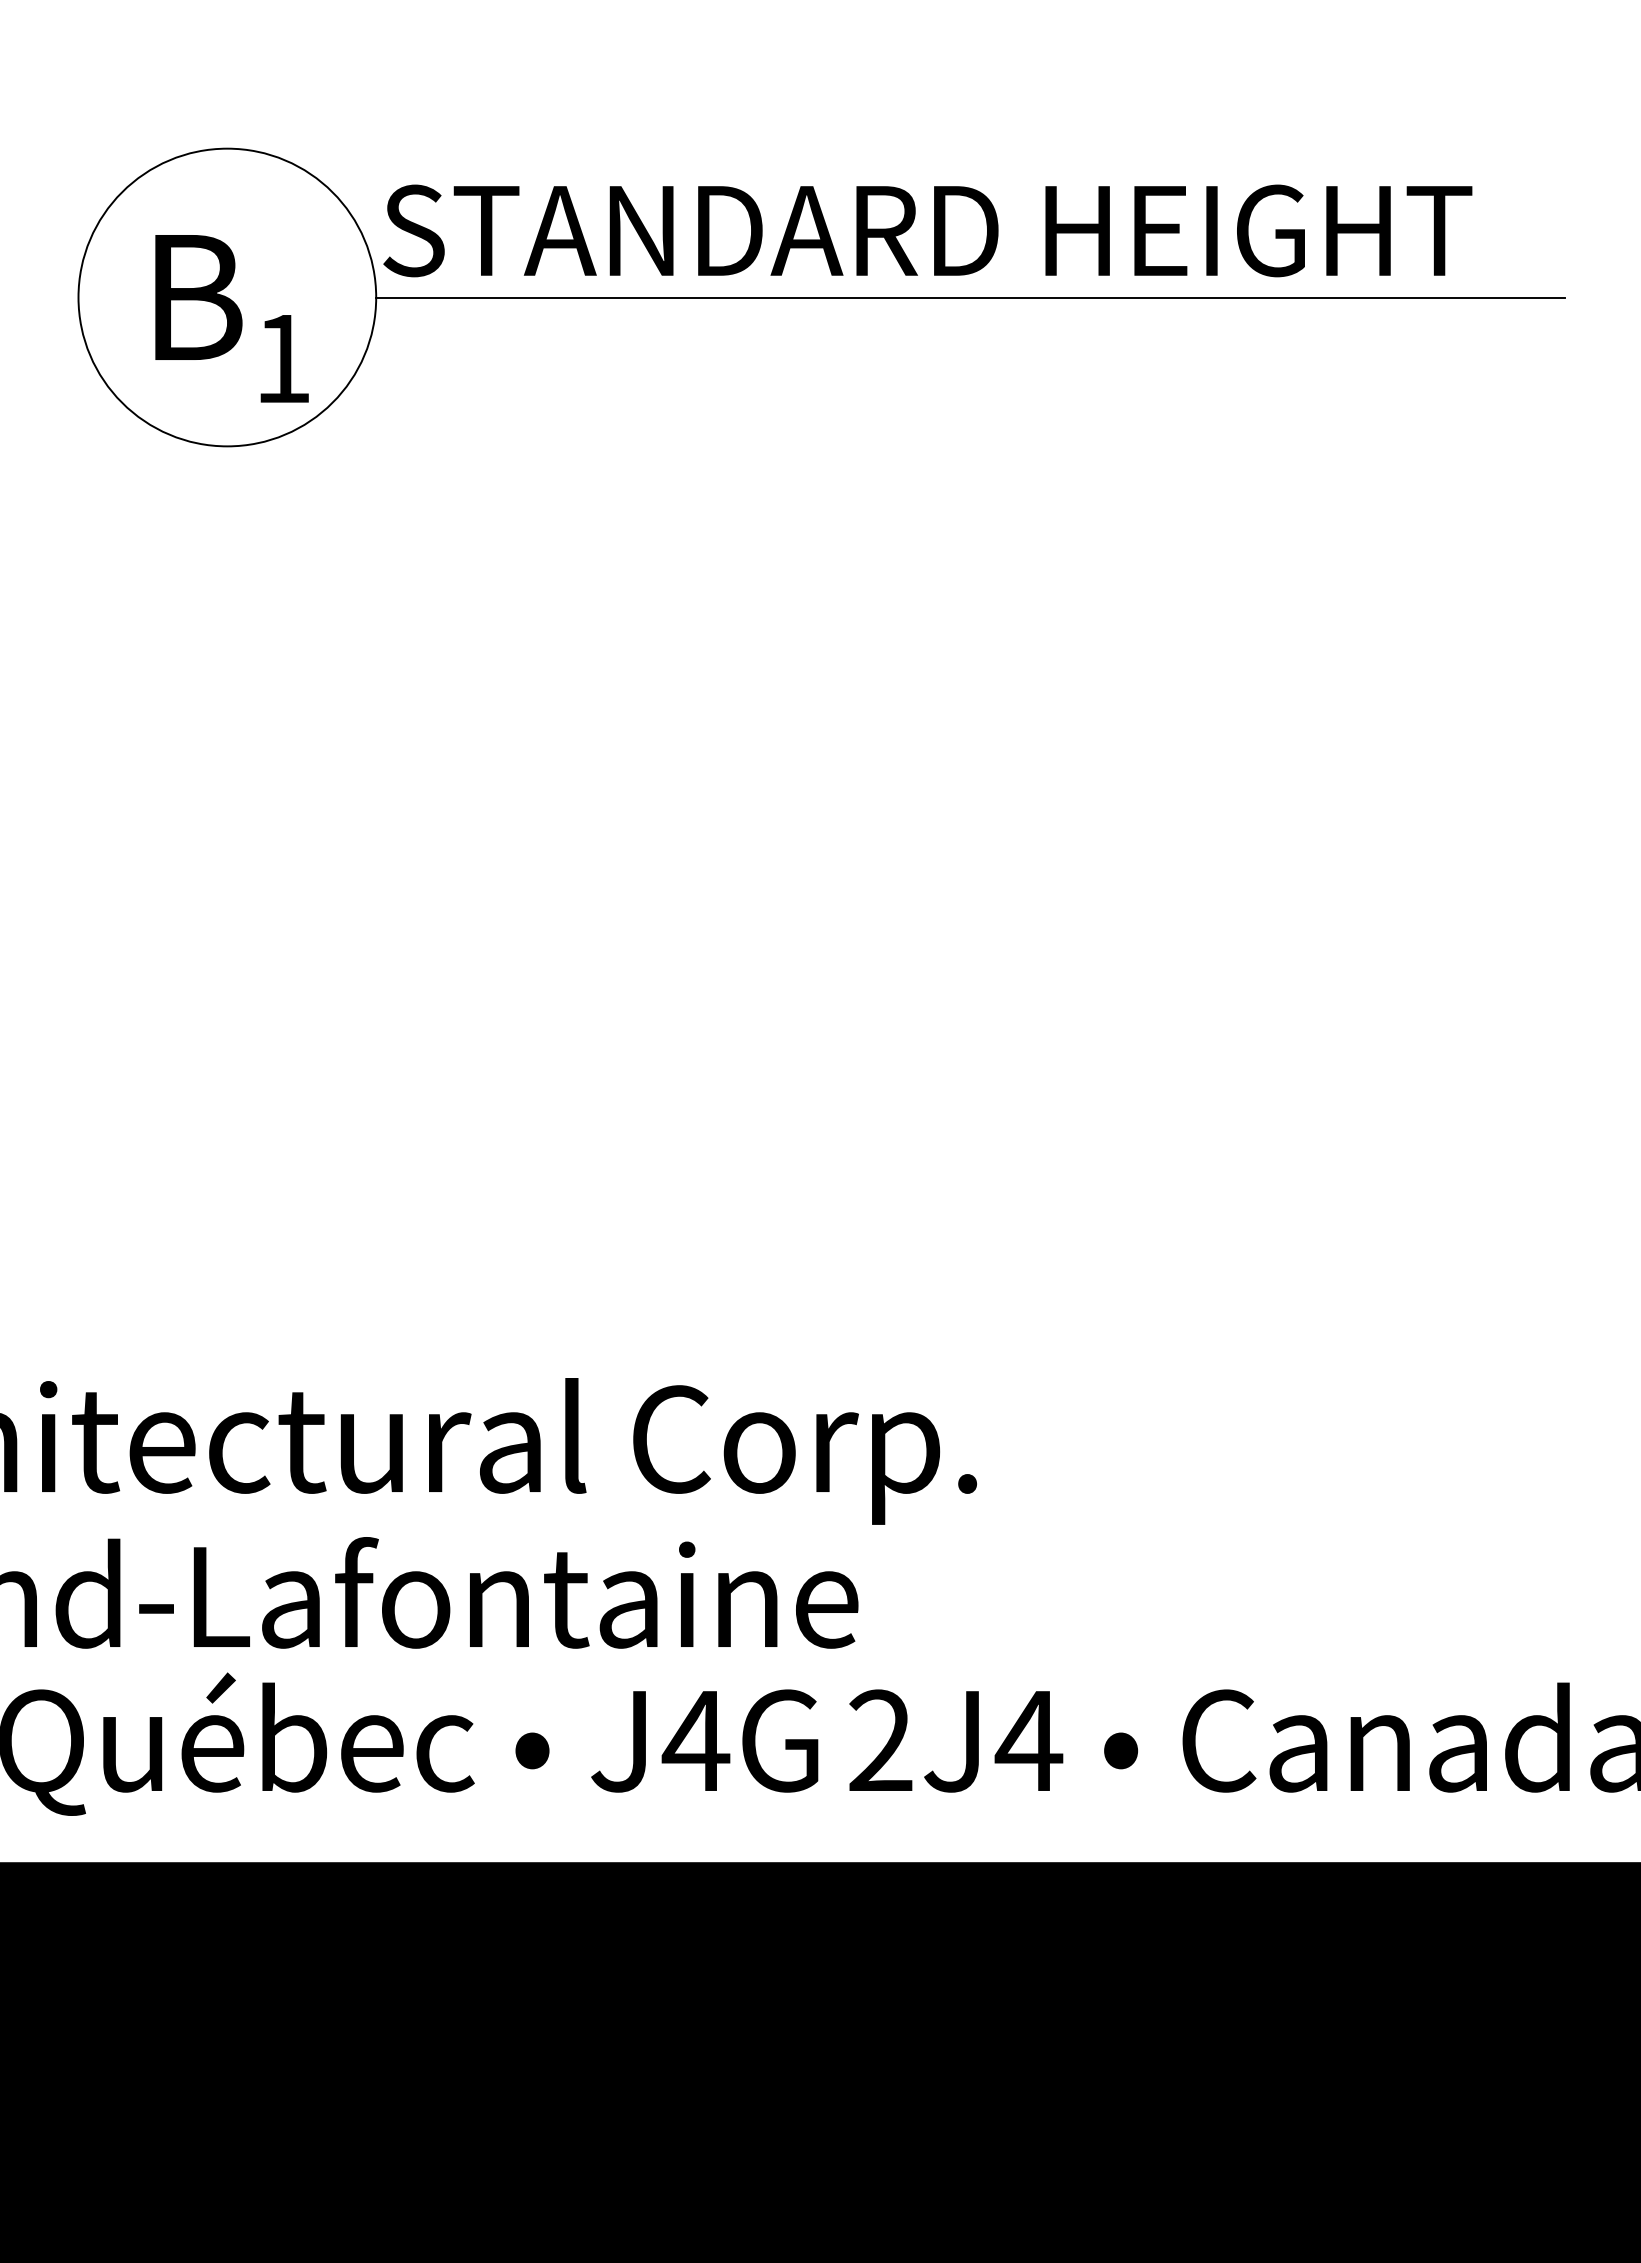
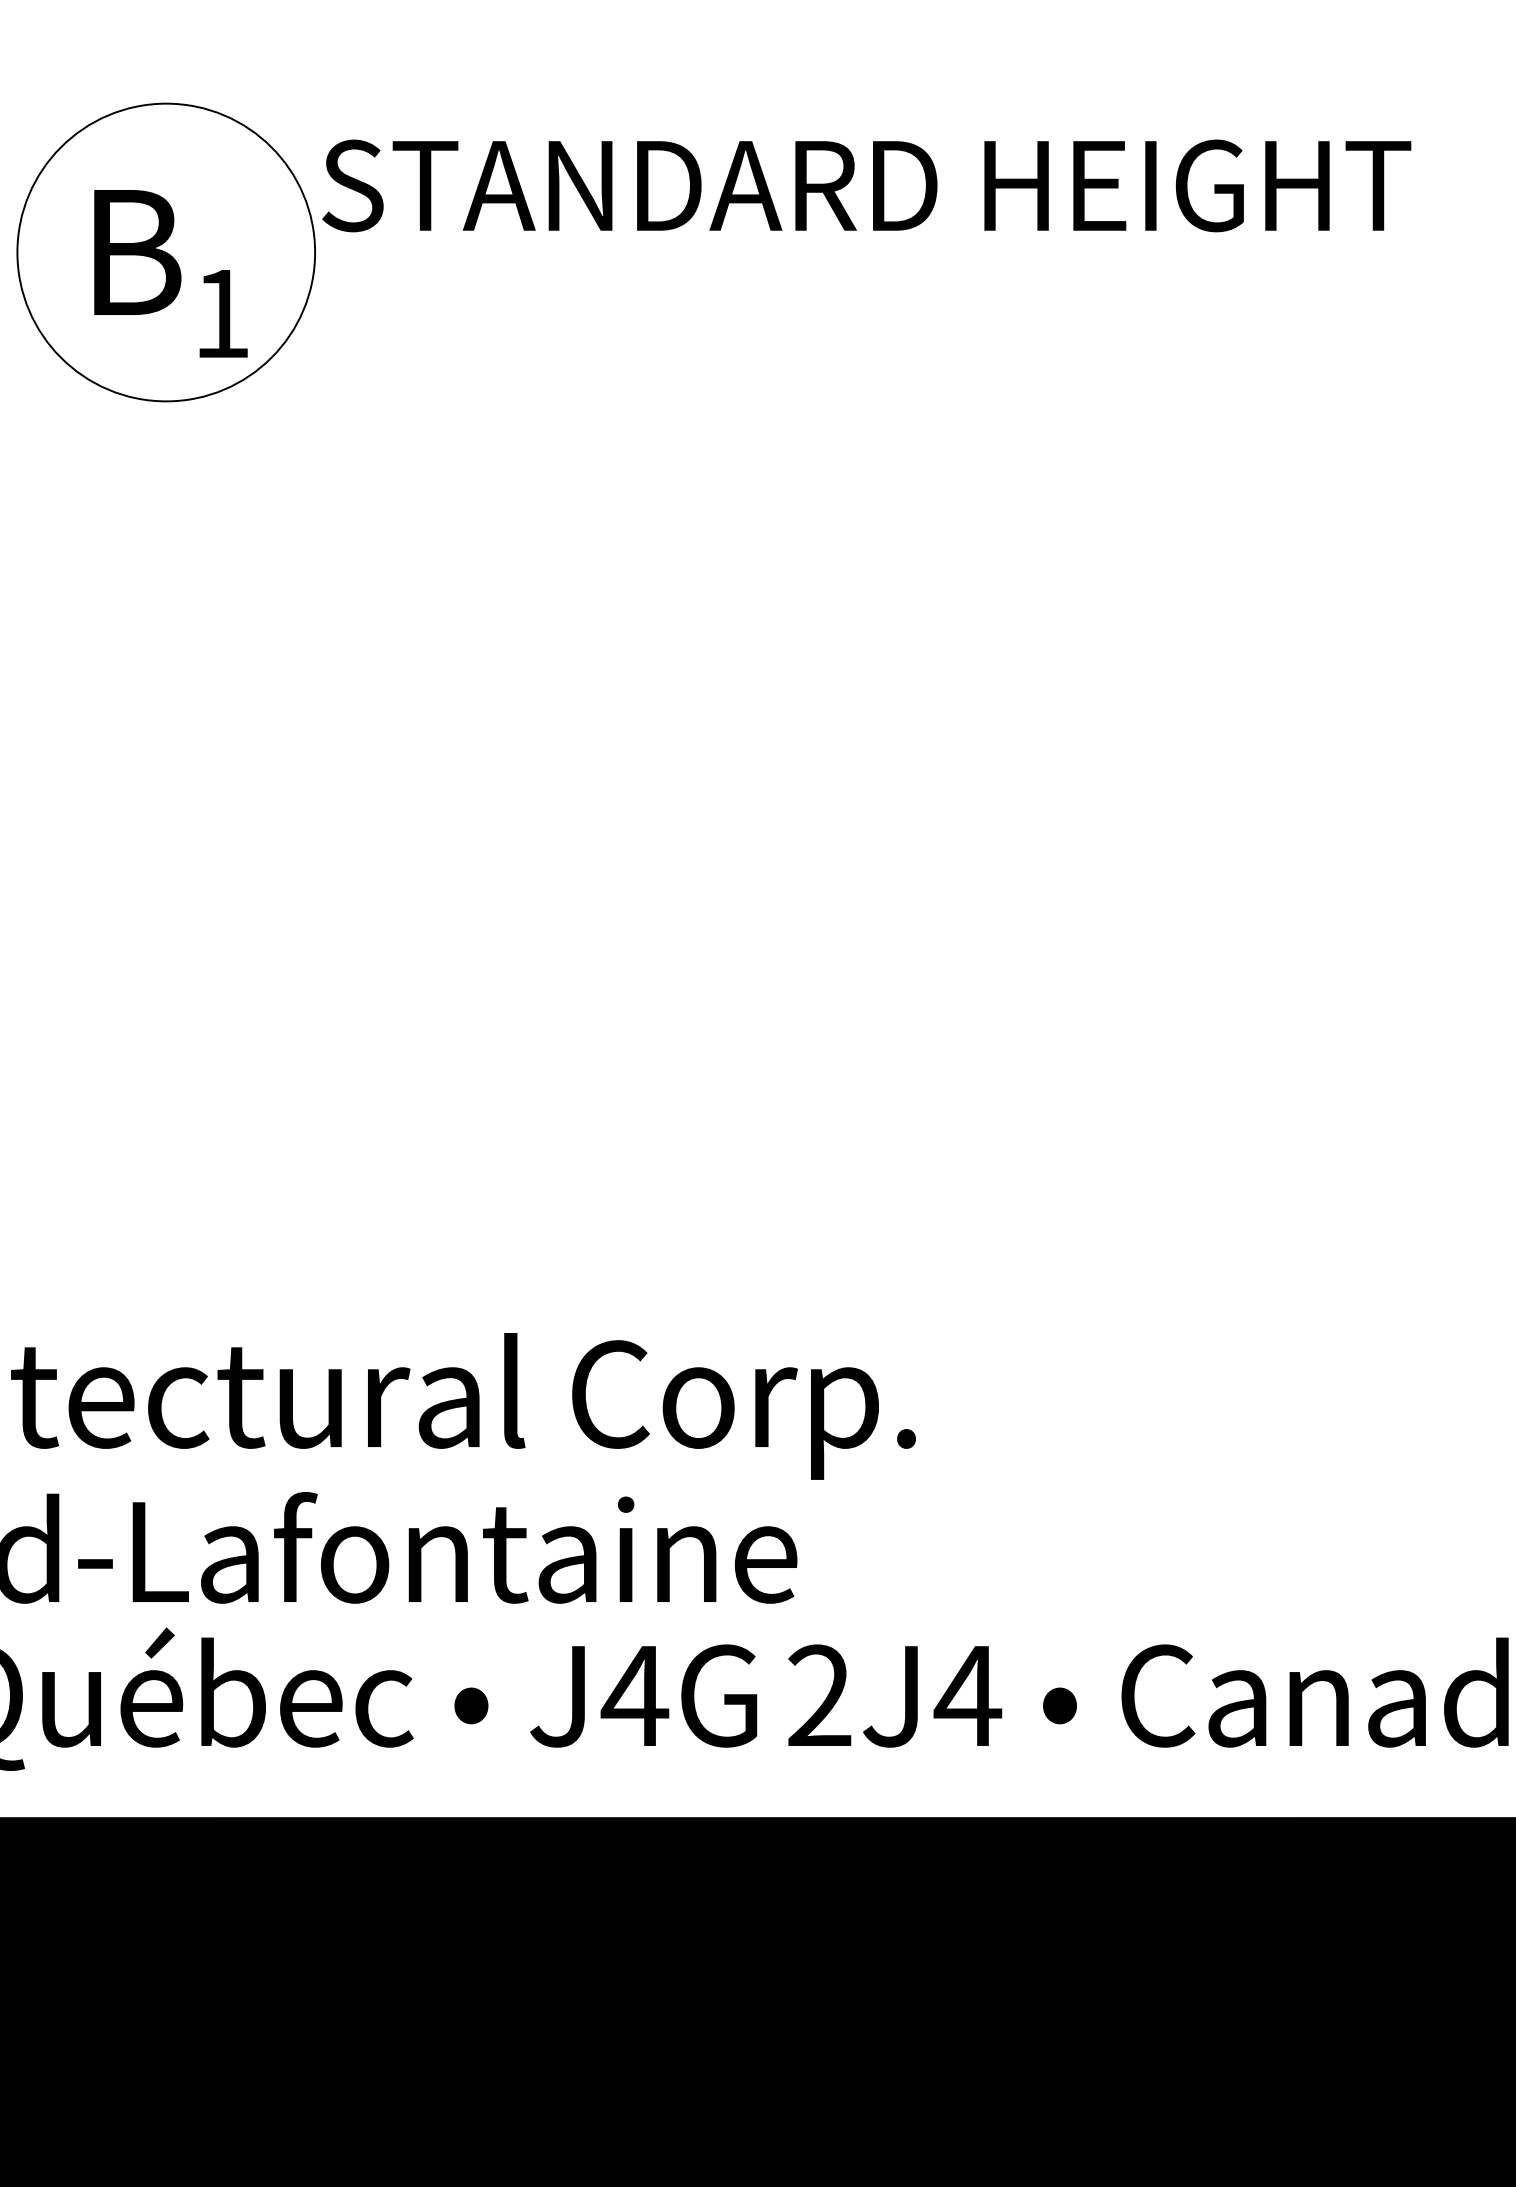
line: (970, 297) -> (909, 252), removed

